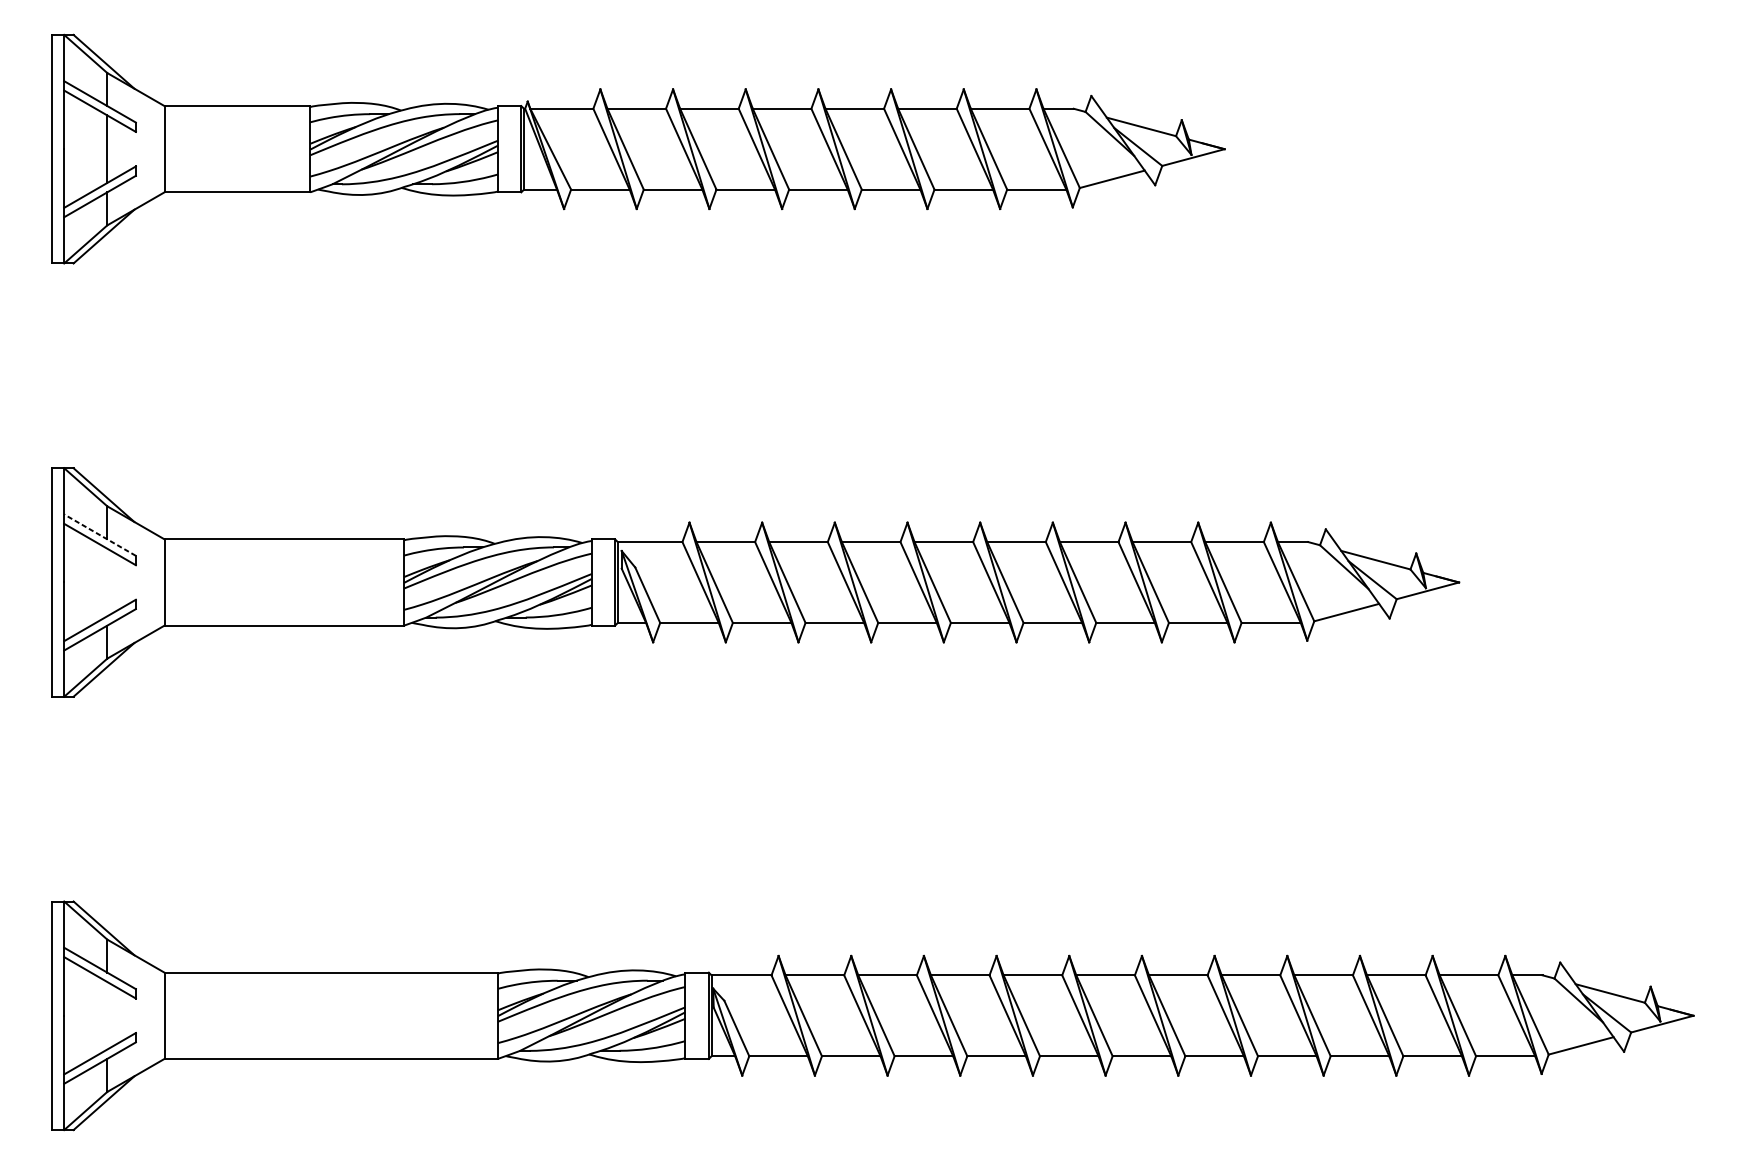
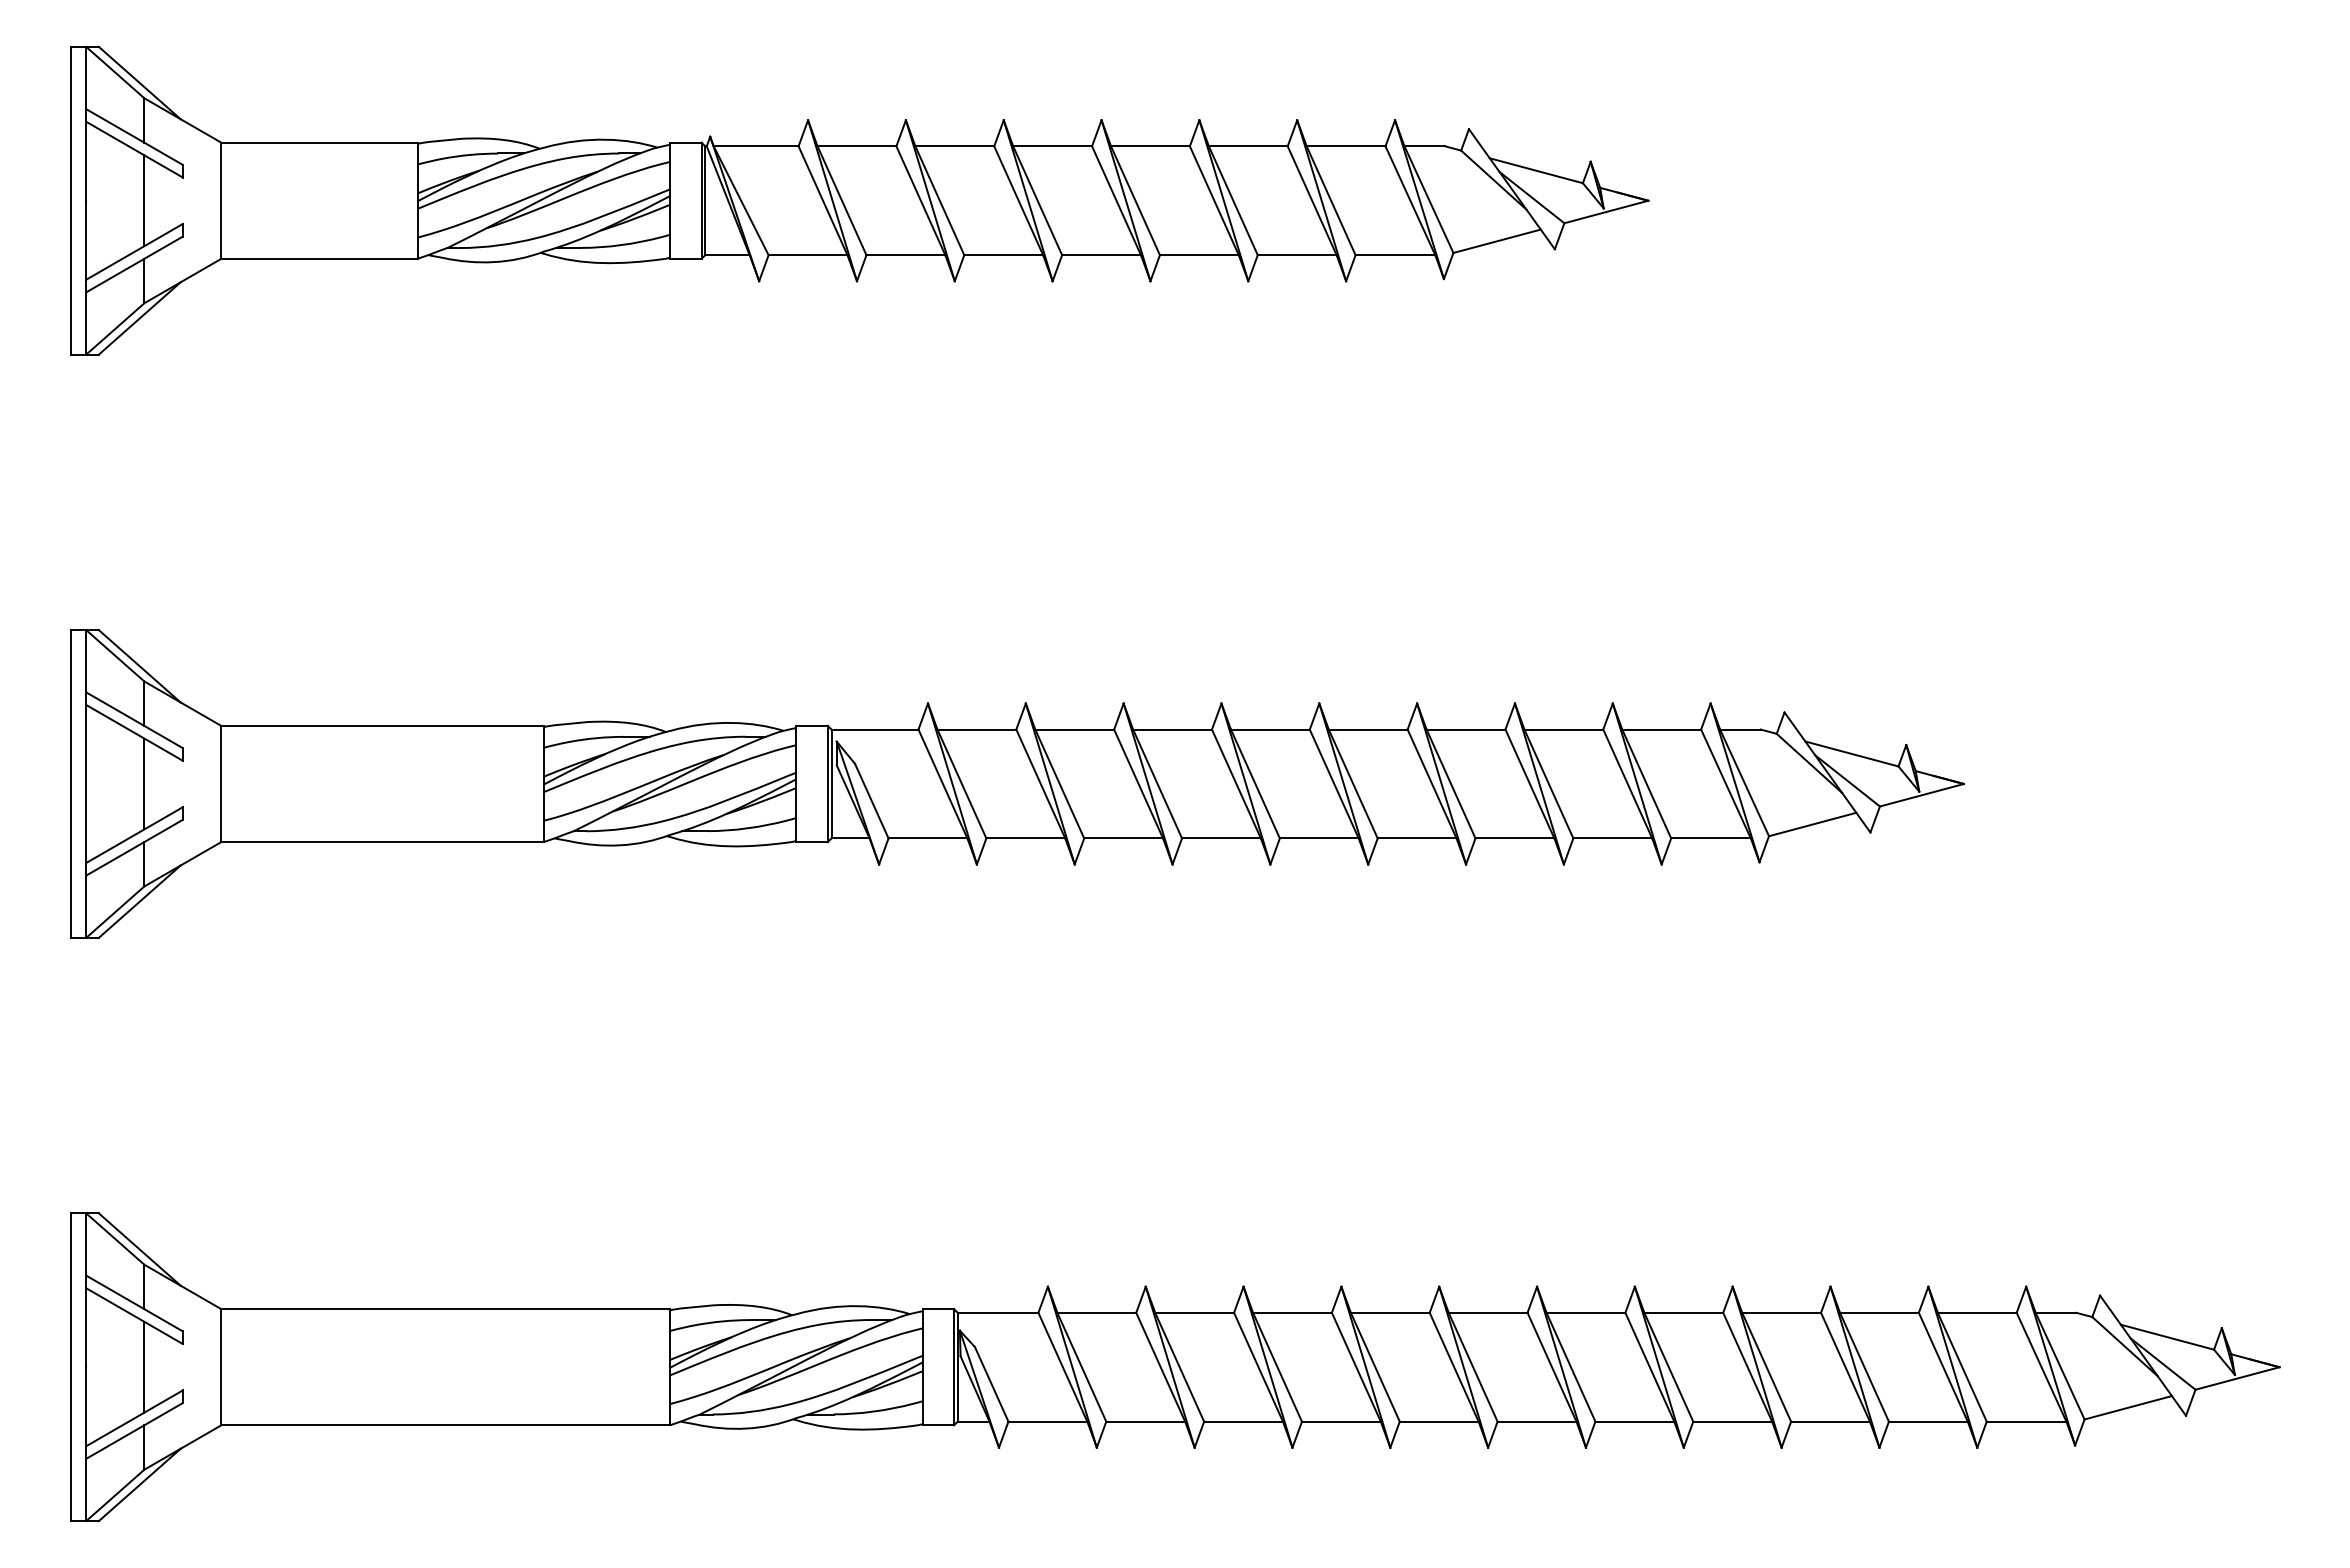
line: (100, 535) -> (134, 720), dashed -> solid
line: (107, 582) -> (144, 783), added
line: (107, 1015) -> (144, 1366), added

